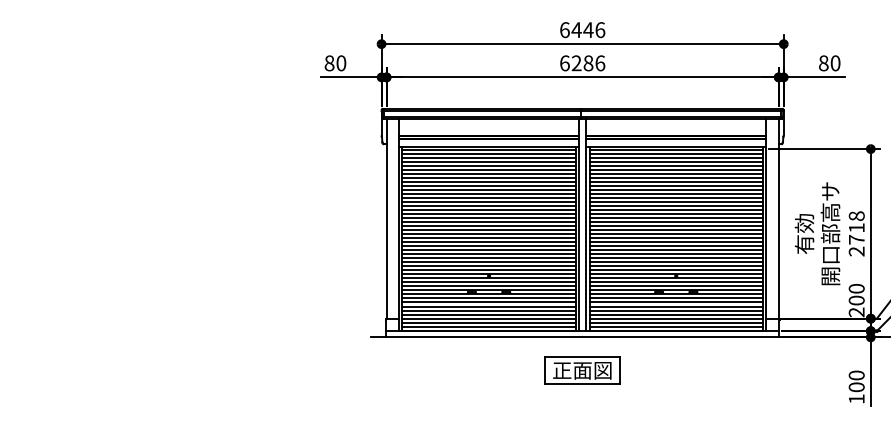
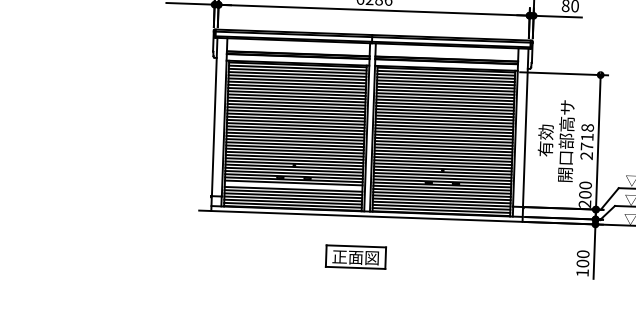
line: (488, 302) -> (293, 186), removed
part: (582, 370) -> (355, 257), moved

